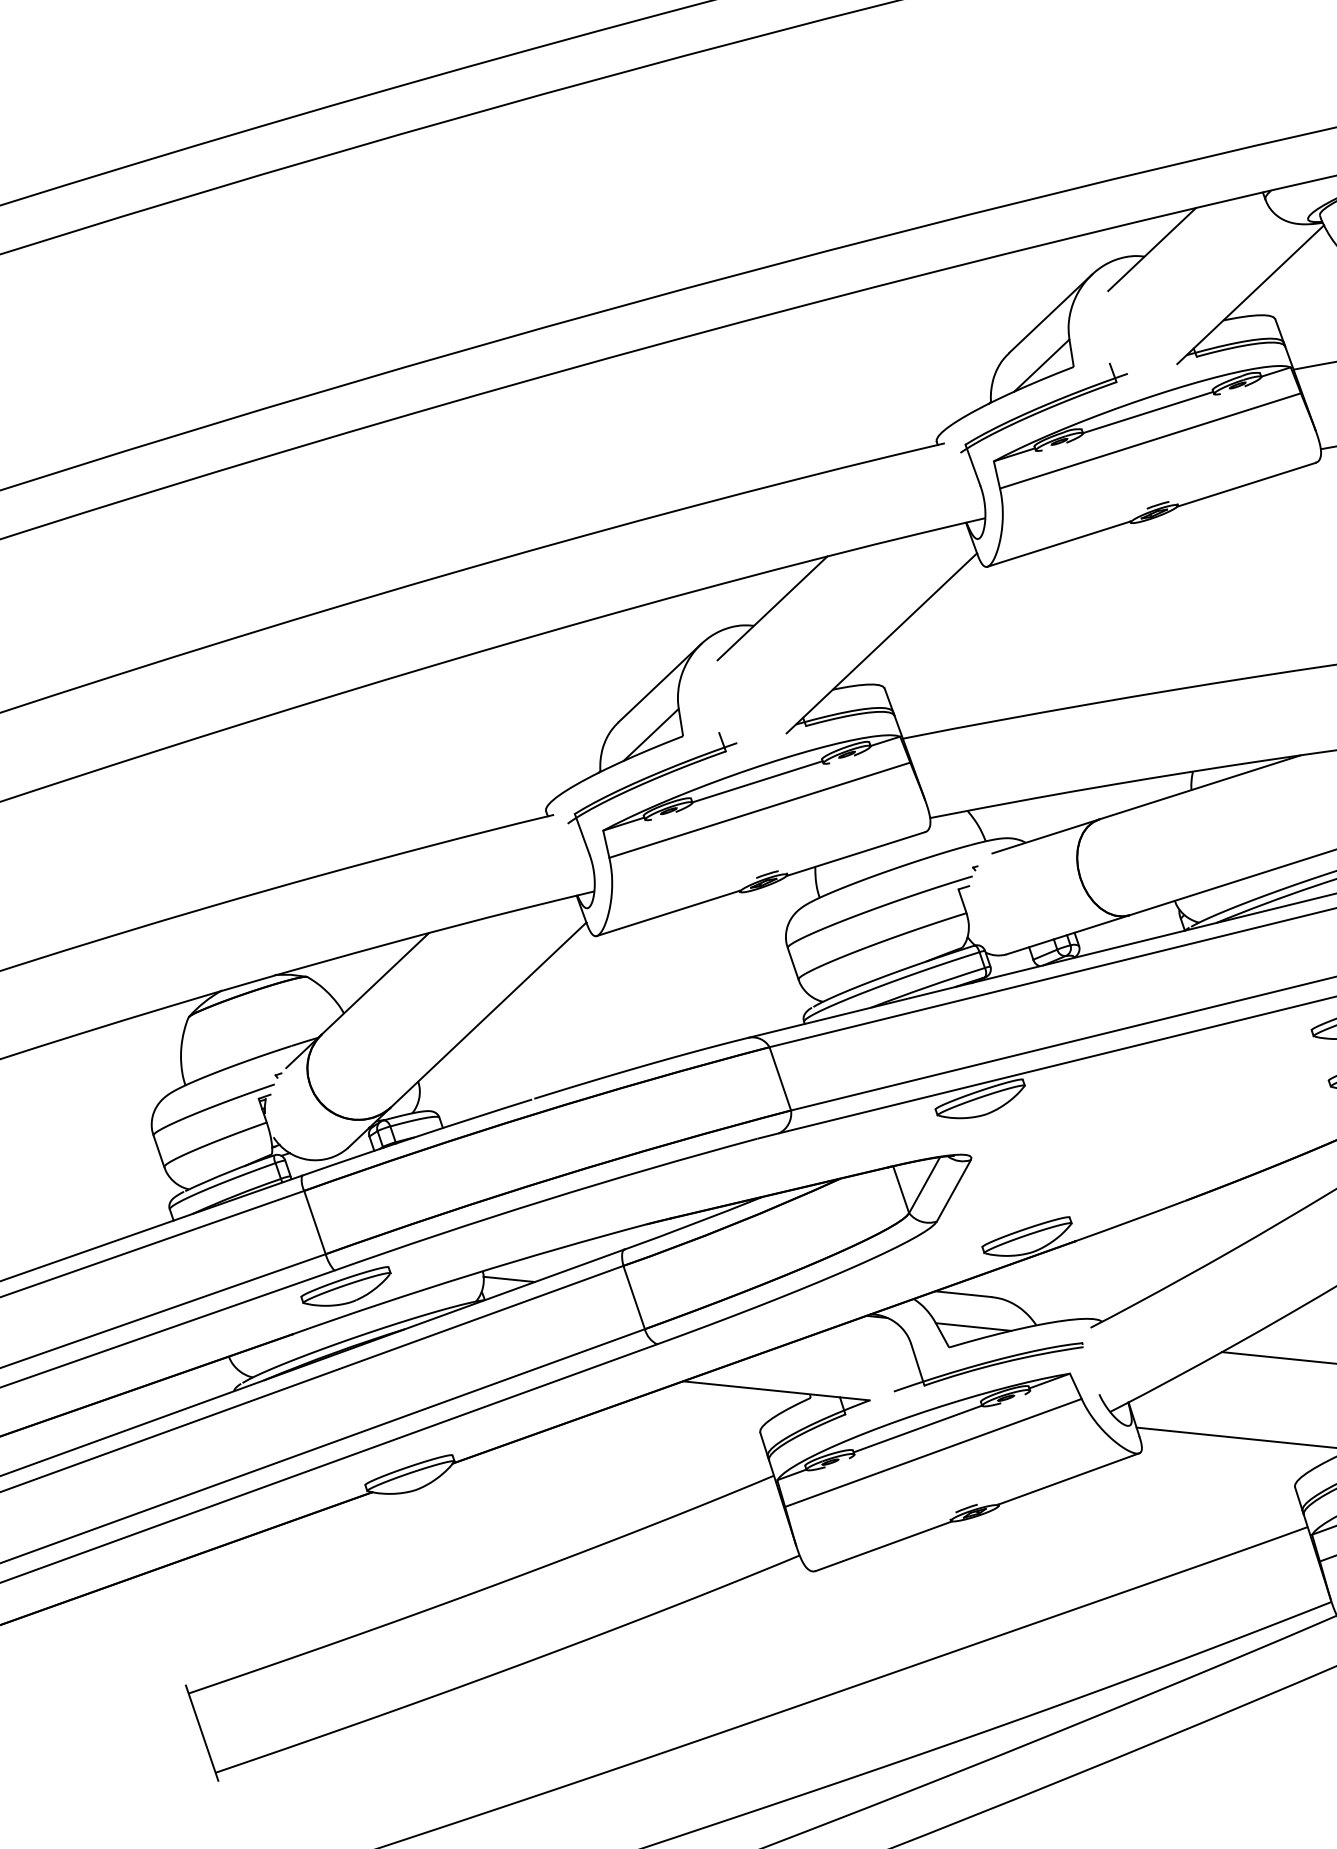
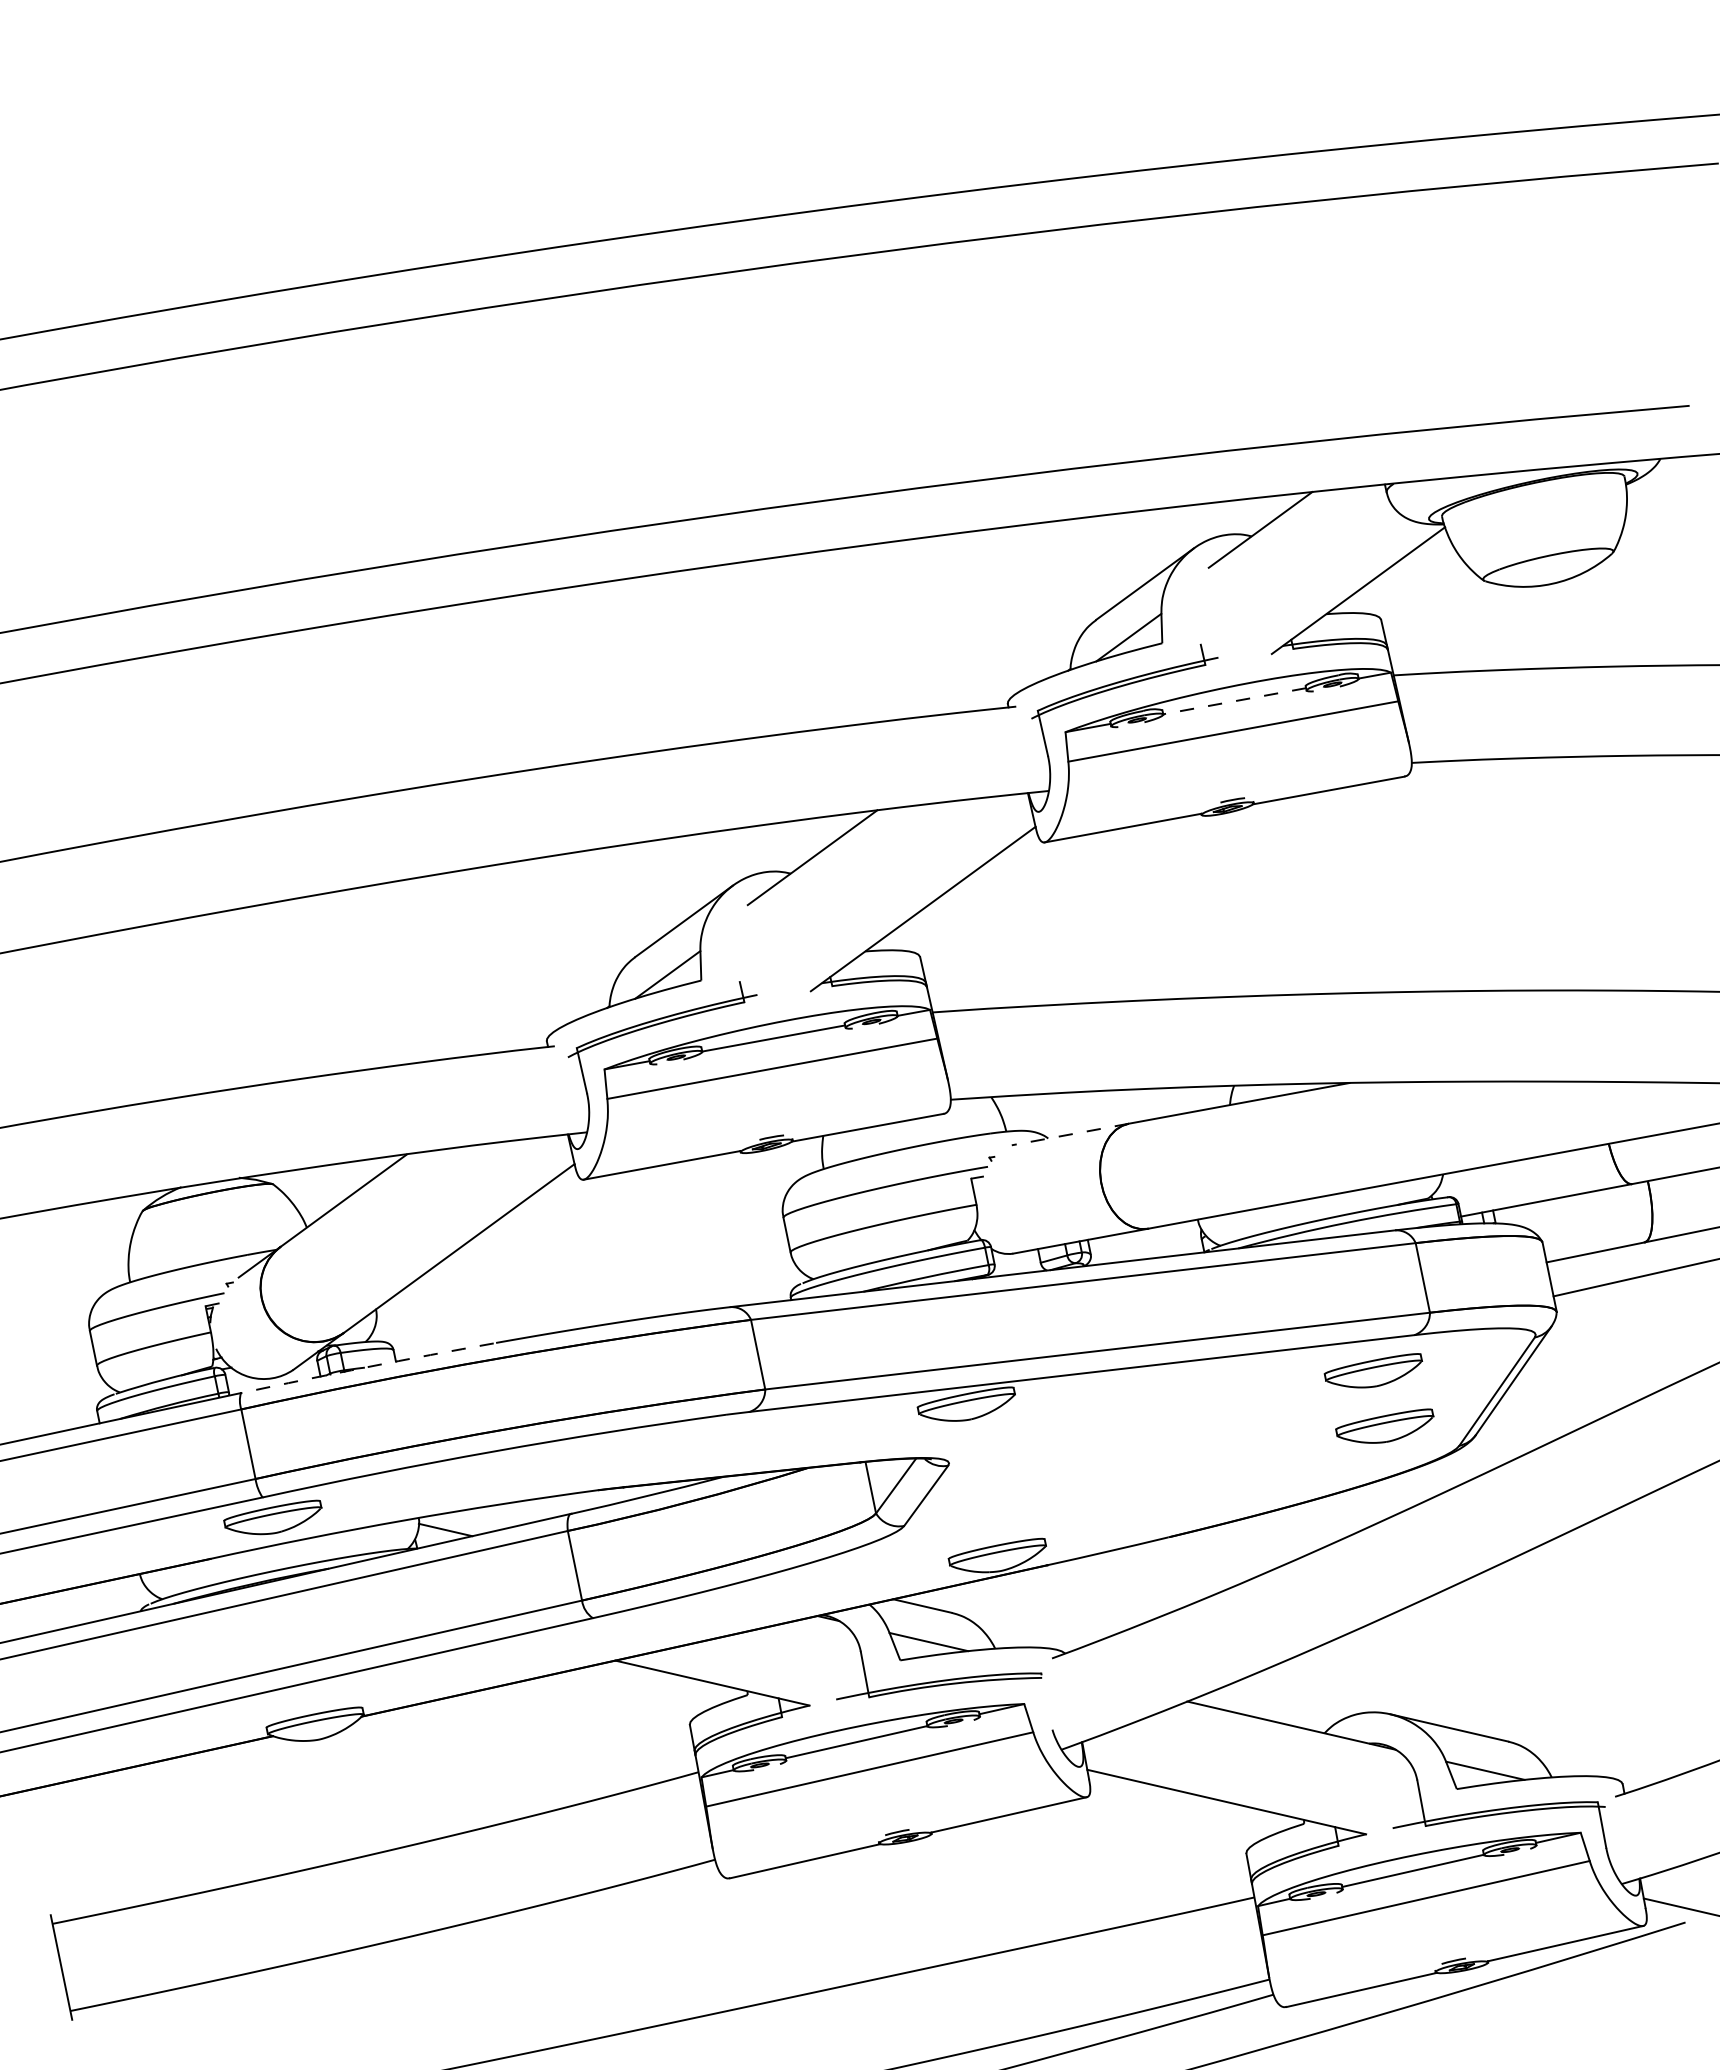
line: (1148, 412) -> (1234, 701), solid -> dashed
line: (1045, 836) -> (1069, 1134), solid -> dashed
arc: (417, 1136) -> (367, 1367), solid -> dashed

